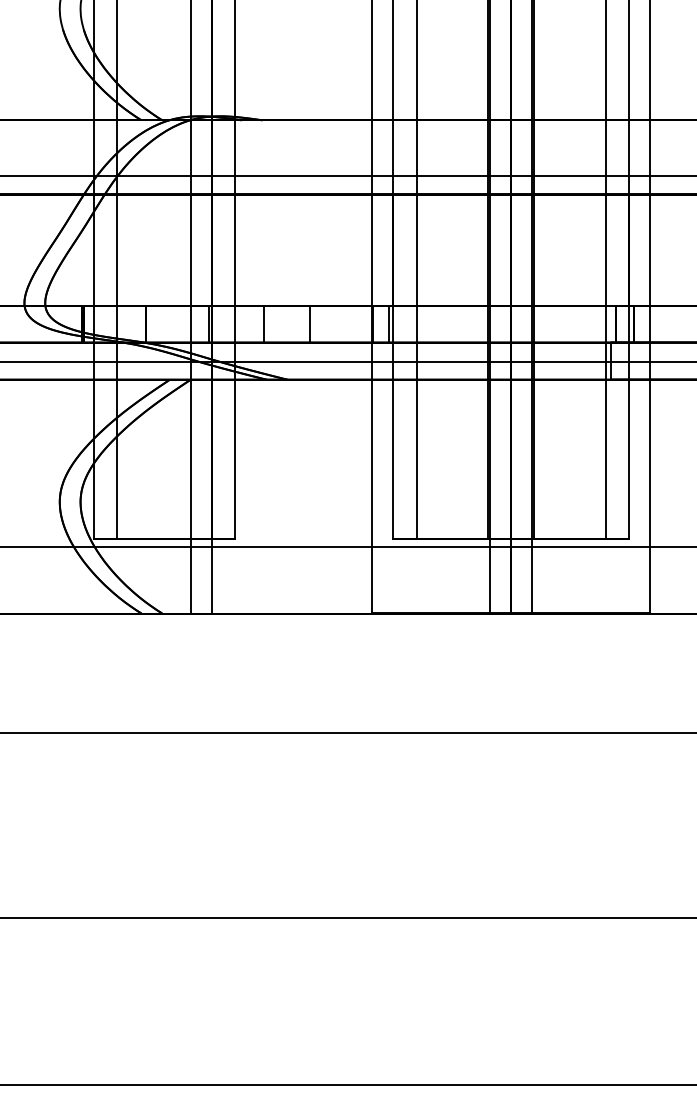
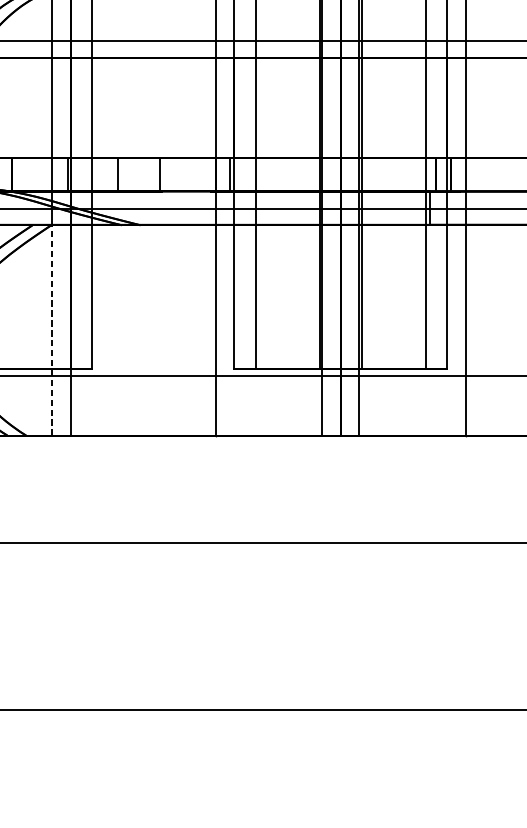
line: (190, 496) -> (51, 330), solid -> dashed

